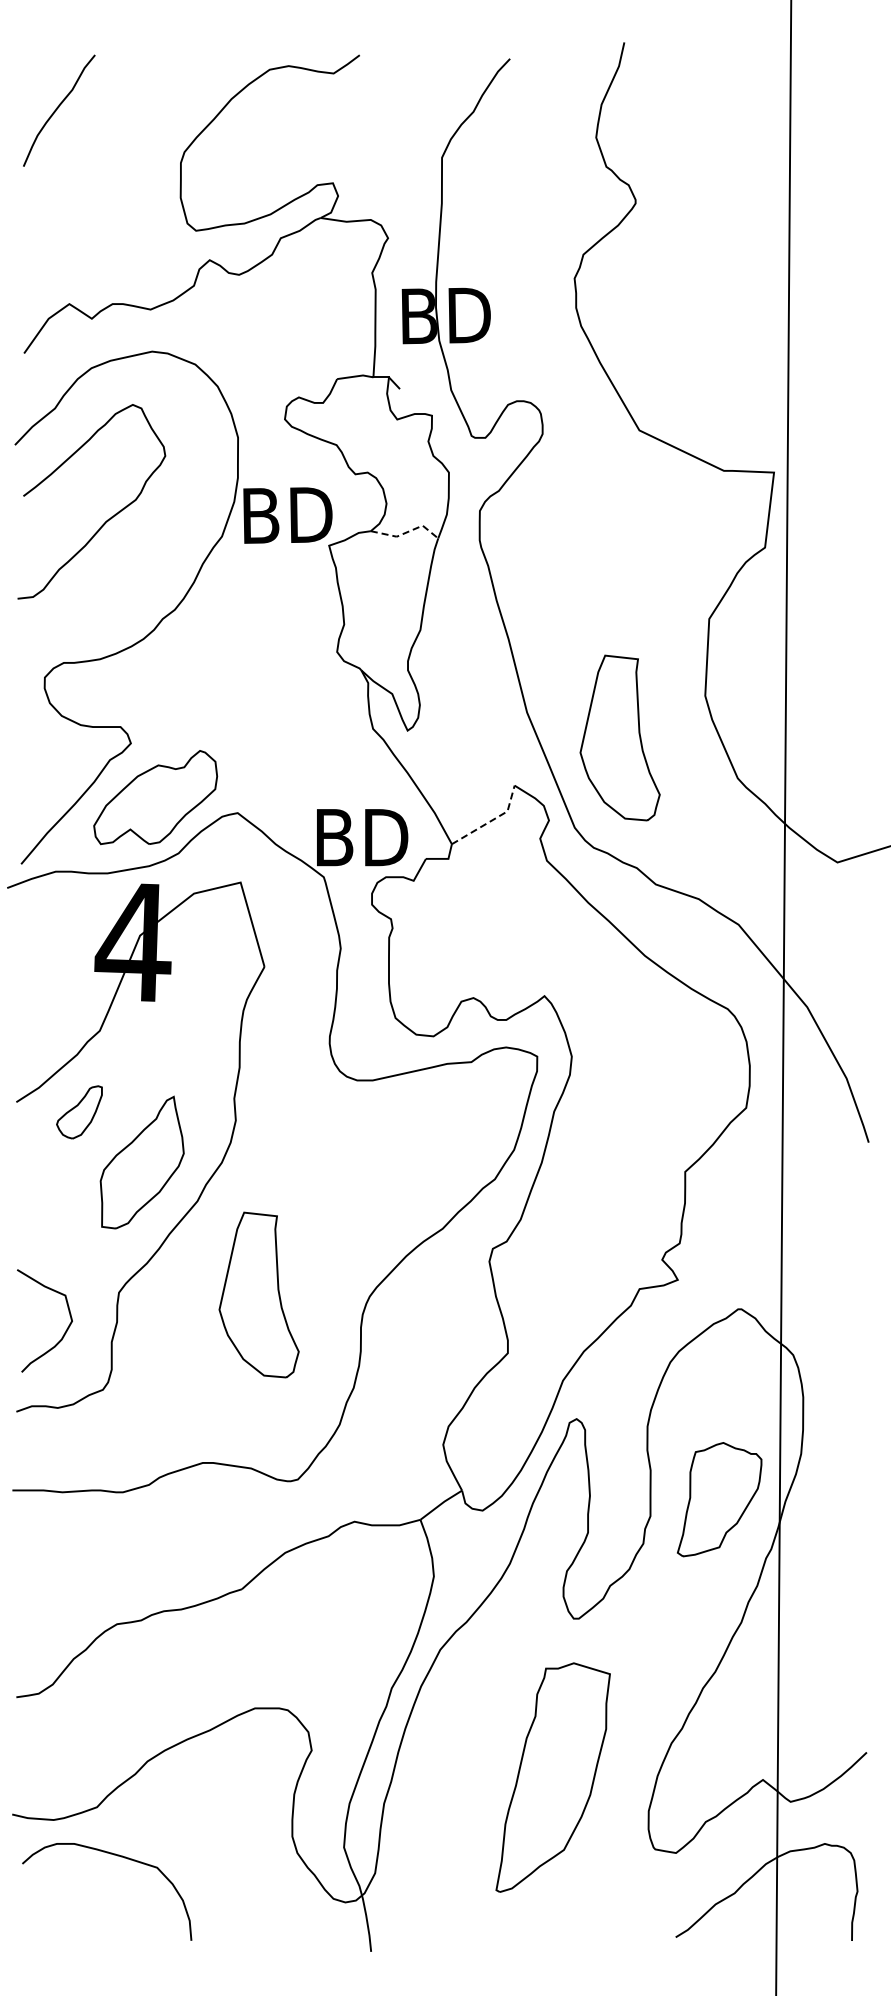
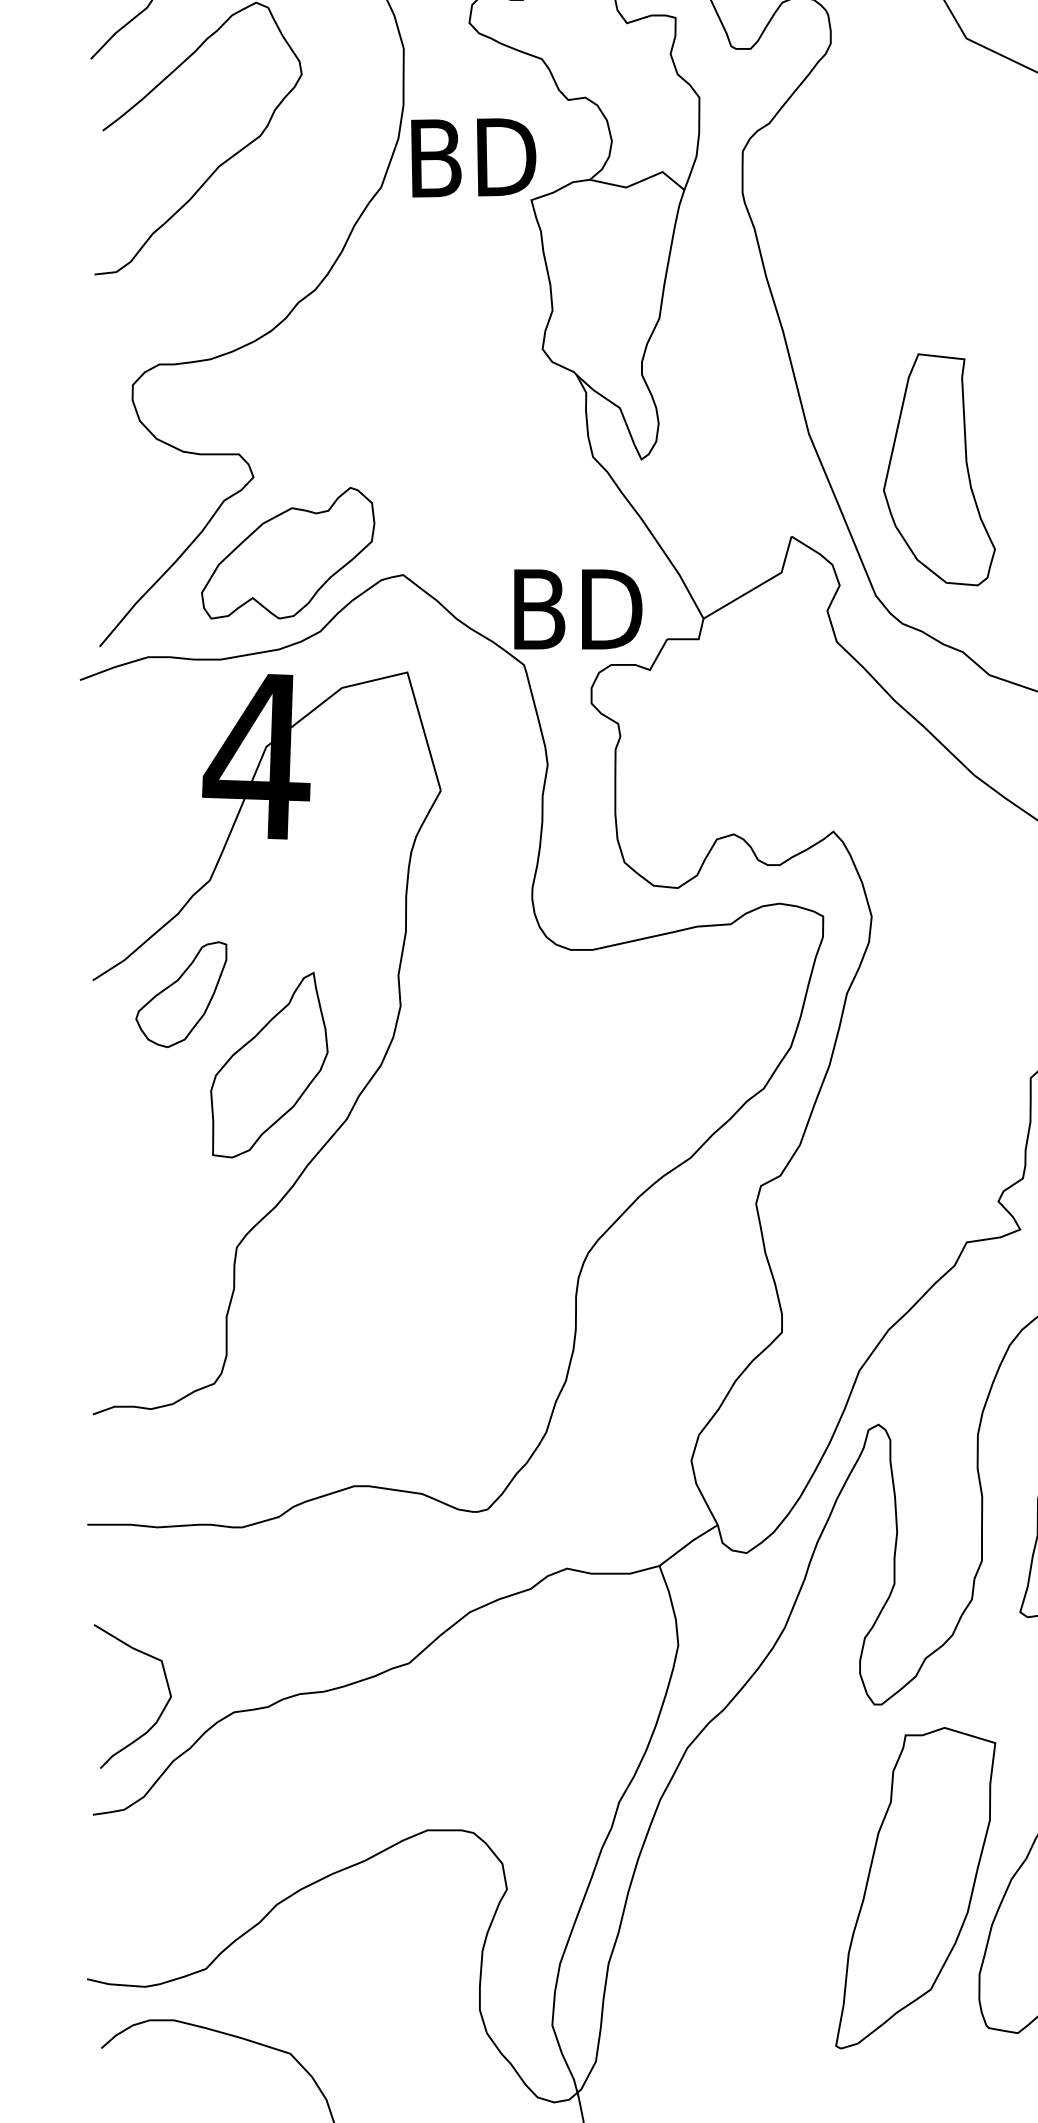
line: (407, 532) -> (641, 181), dashed -> solid
line: (492, 820) -> (760, 585), dashed -> solid
part: (79, 1112) -> (181, 994), size x1.43
part: (258, 1294) -> (432, 1250), removed
curve: (65, 1330) -> (161, 1709), moved
part: (552, 1777) -> (914, 1887), moved

